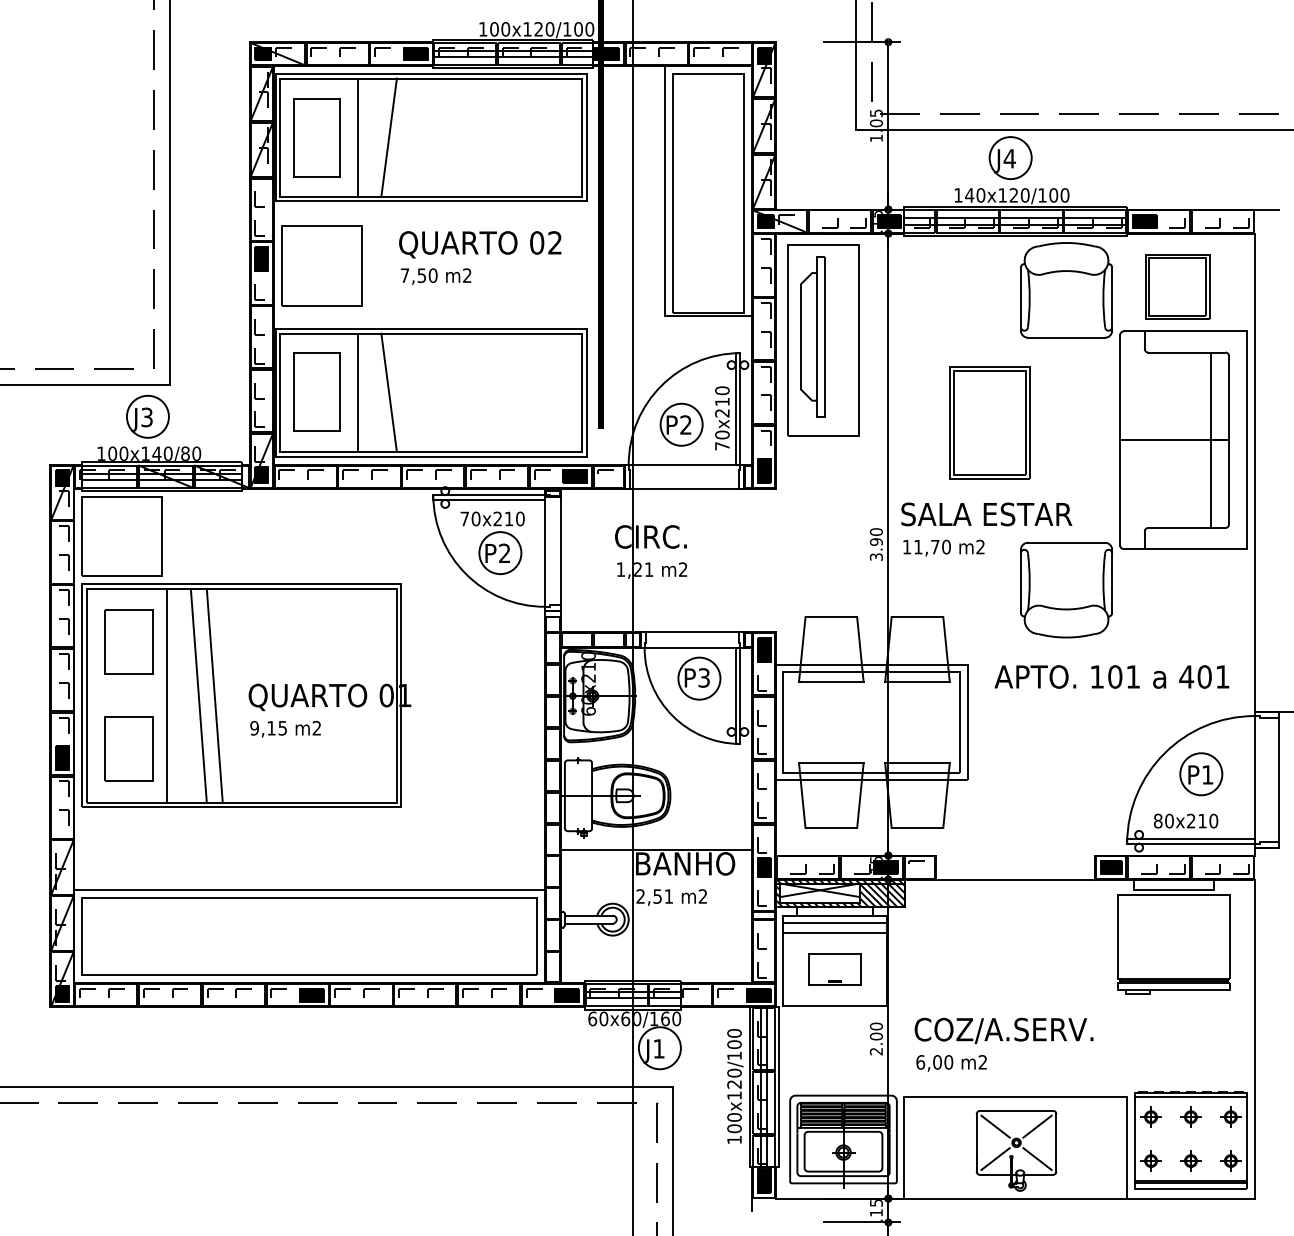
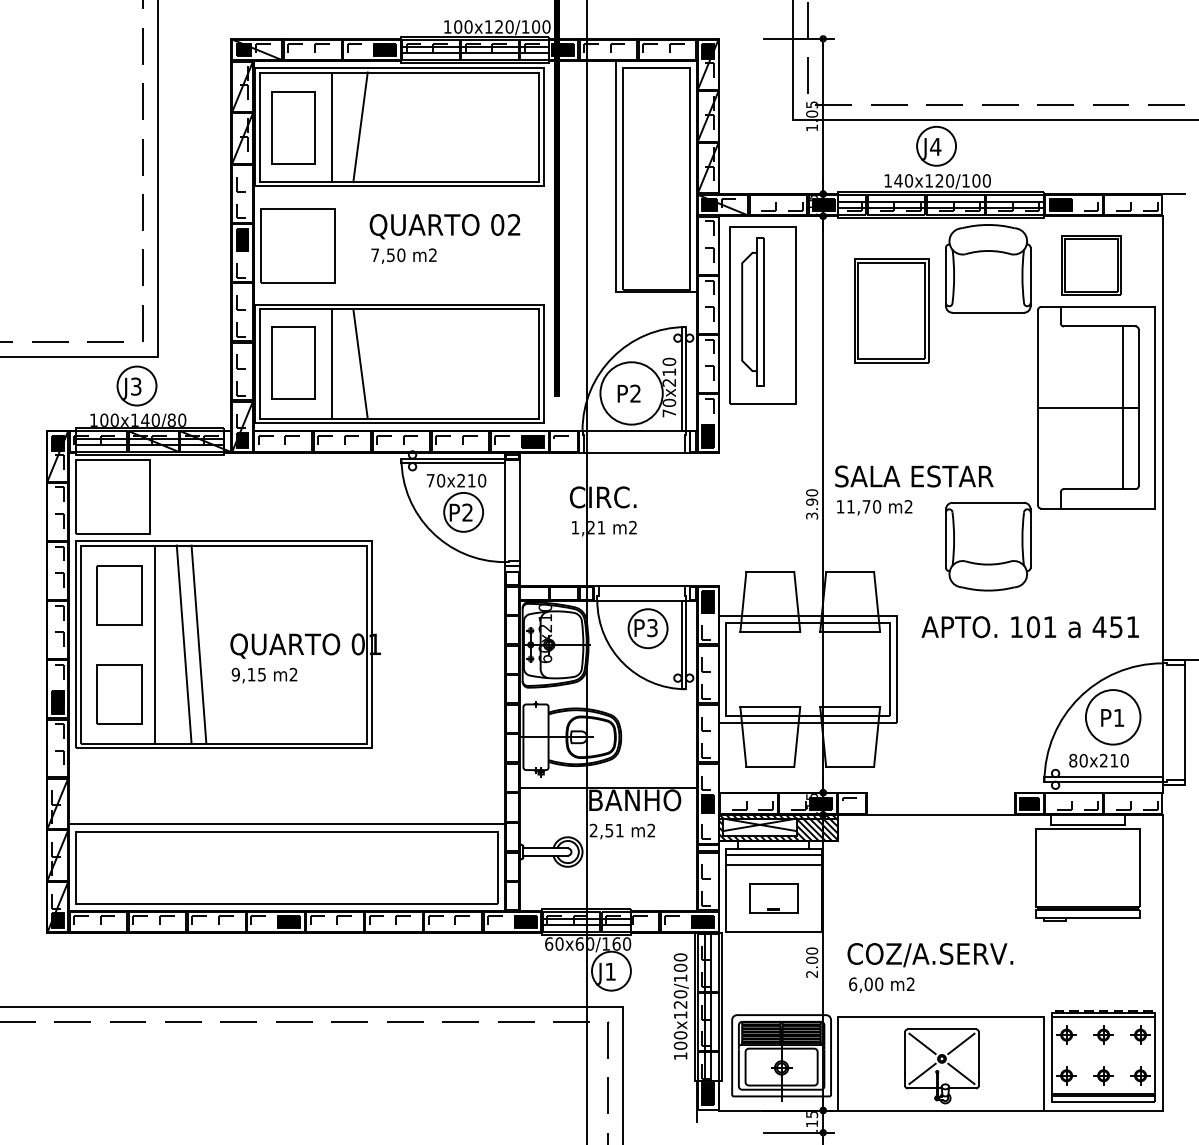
part: (989, 422) -> (890, 310), moved
circle: (681, 424) -> (631, 393), size x1.6
text: (1204, 676) -> (1116, 626), 401 -> 451
circle: (1201, 774) -> (1113, 717), size x1.4

